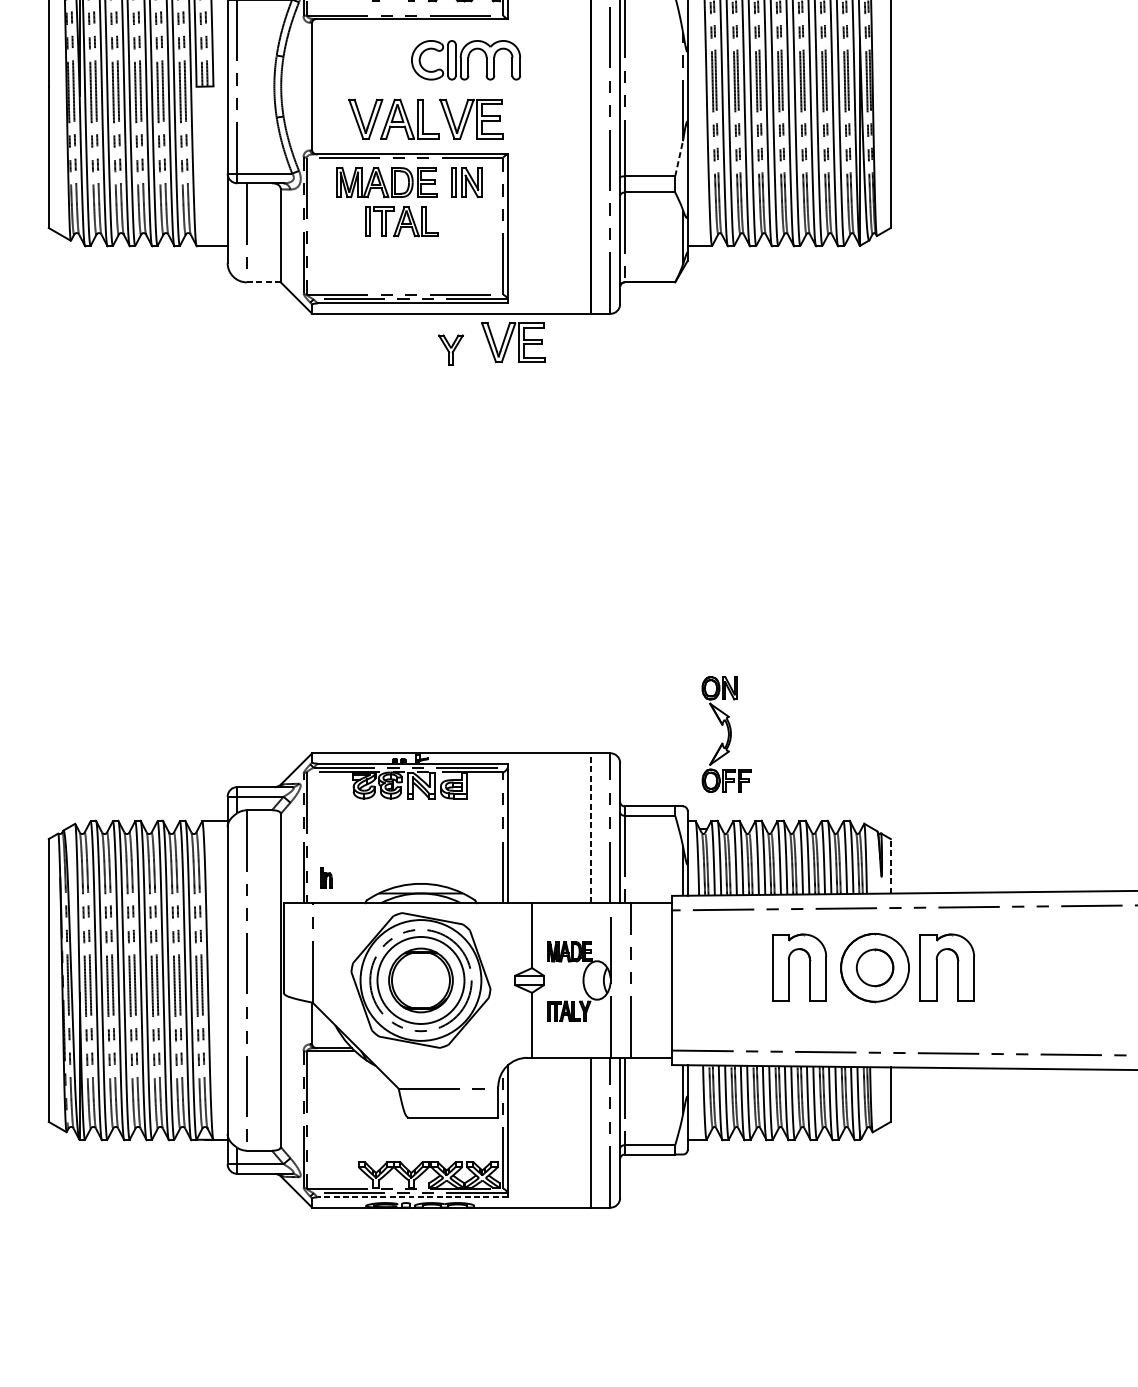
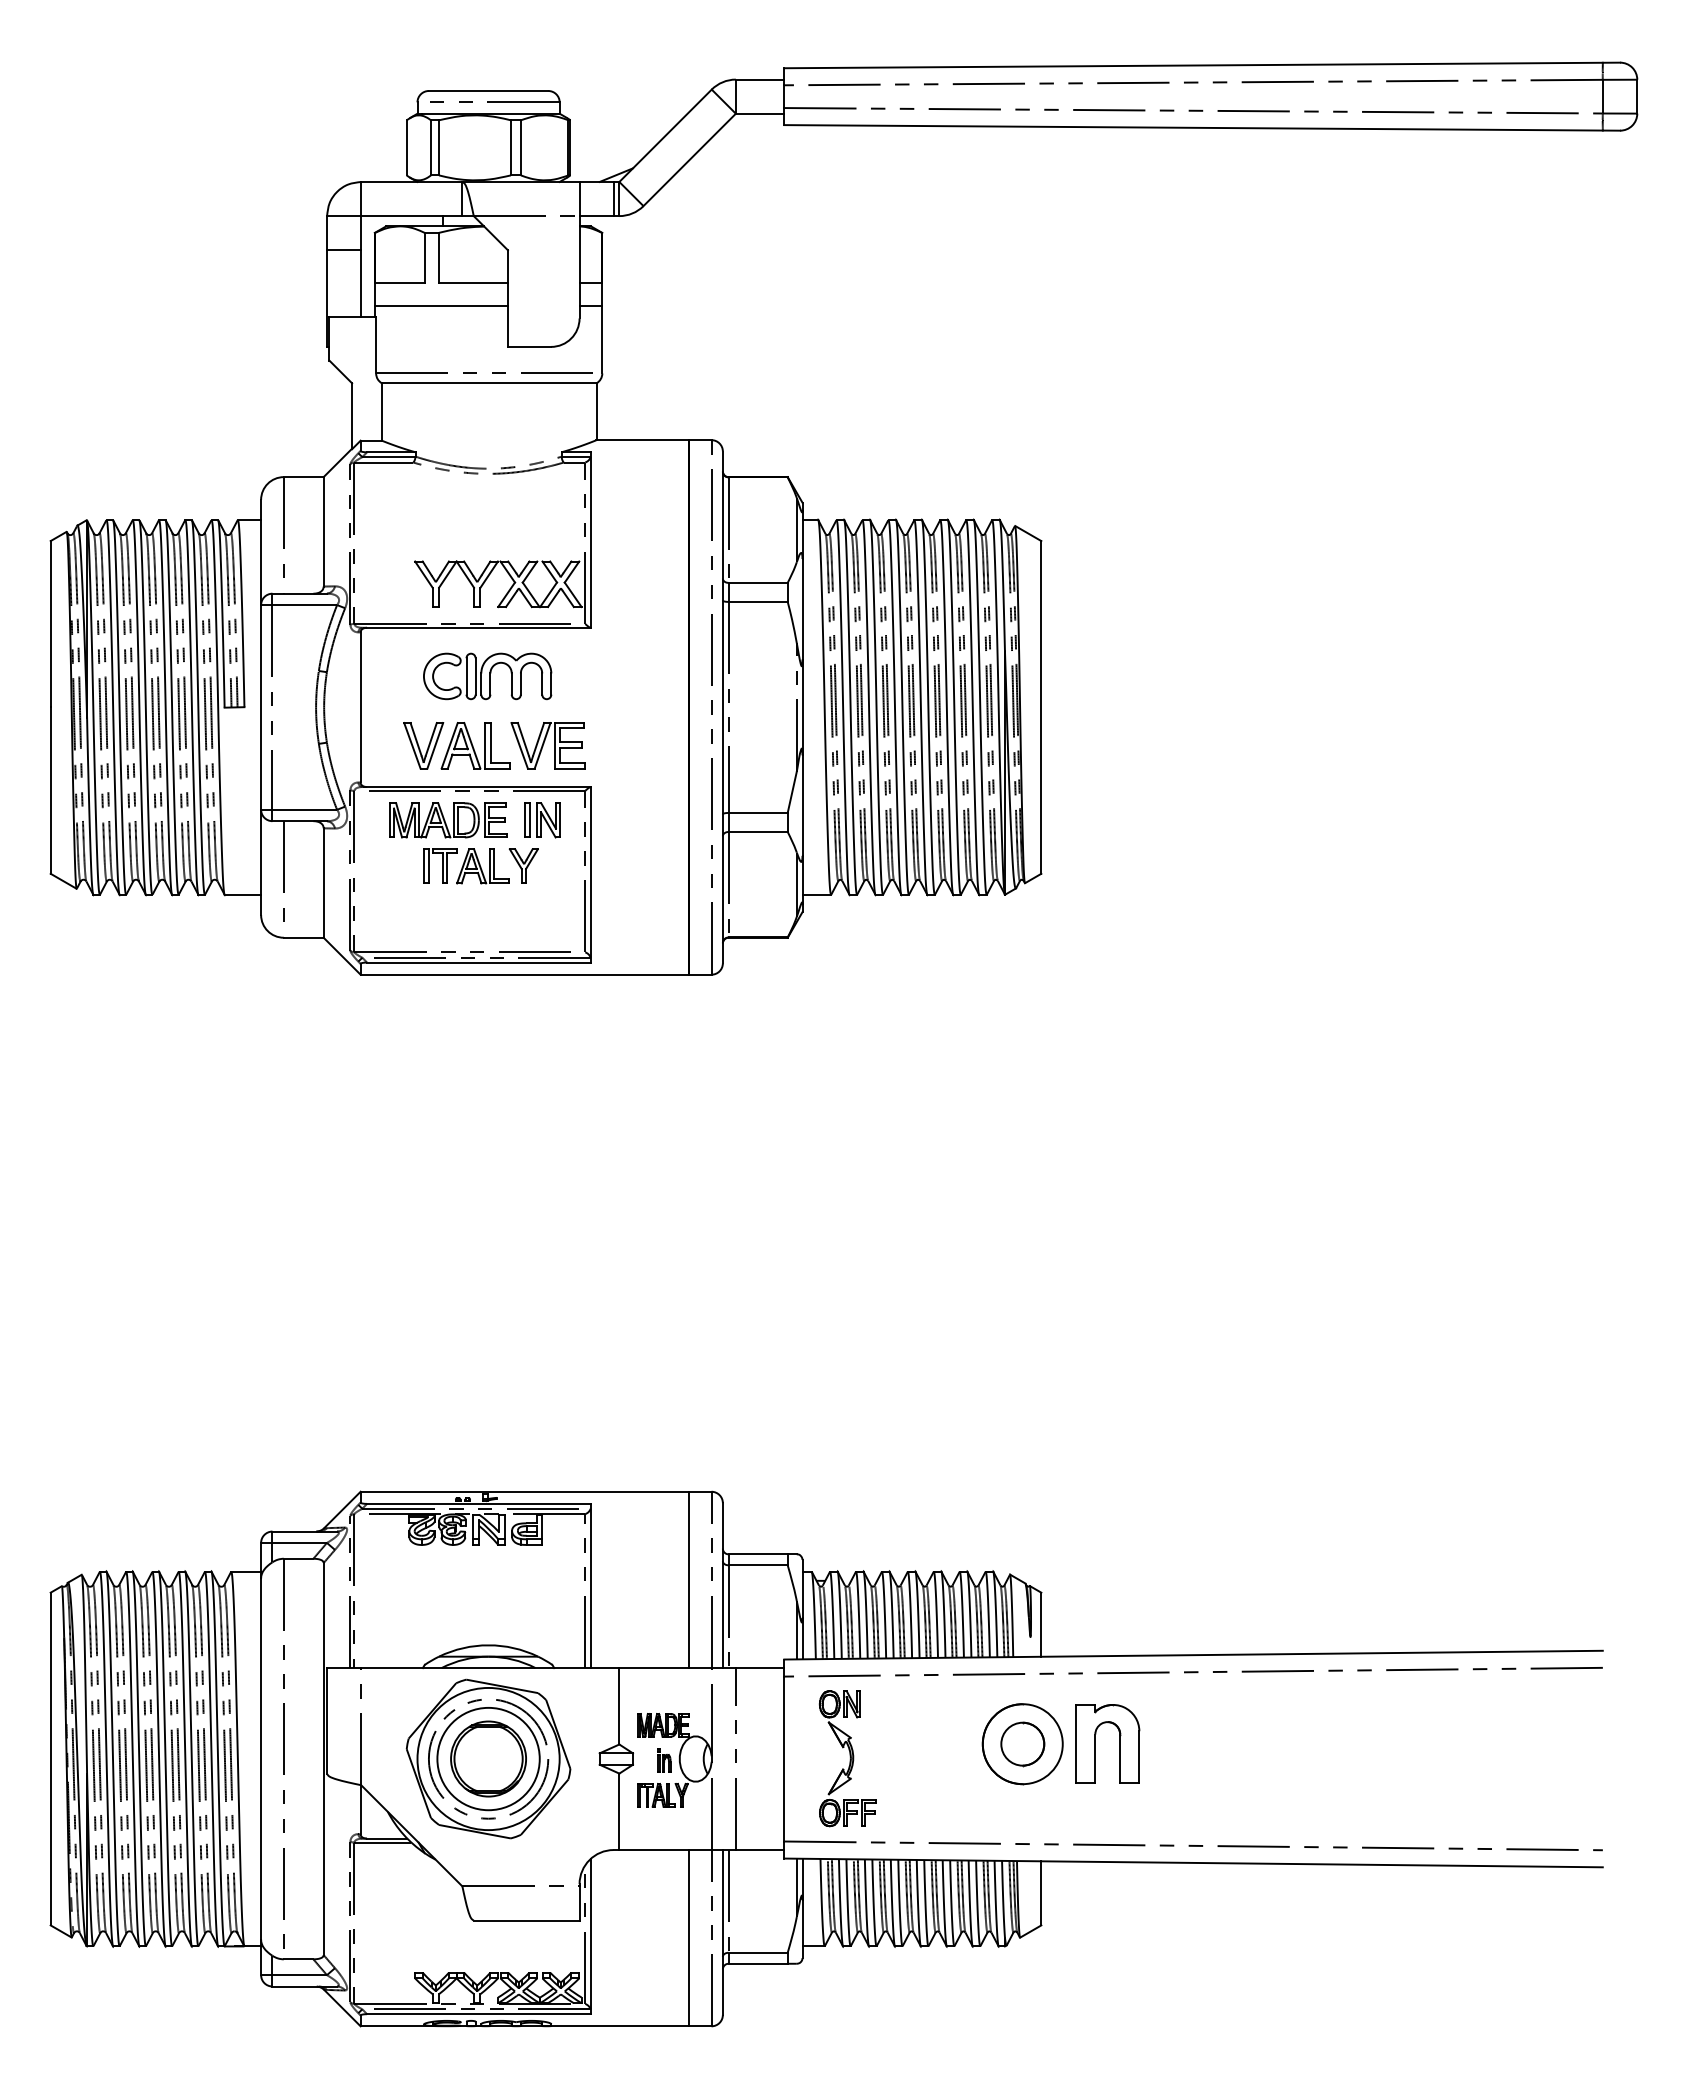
part: (465, 60) -> (487, 676), moved
line: (679, 158) -> (792, 791), dashed -> solid
line: (263, 282) -> (303, 937), dashed -> solid
part: (512, 342) -> (596, 1008), removed
part: (450, 349) -> (523, 865), moved
part: (726, 734) -> (847, 1758), moved
line: (590, 827) -> (688, 1579), dashed -> solid
line: (890, 866) -> (1041, 1624), dashed -> solid
part: (326, 878) -> (664, 1760), moved
part: (788, 967) -> (921, 1743), removed
line: (412, 1197) -> (478, 2014), dashed -> solid

